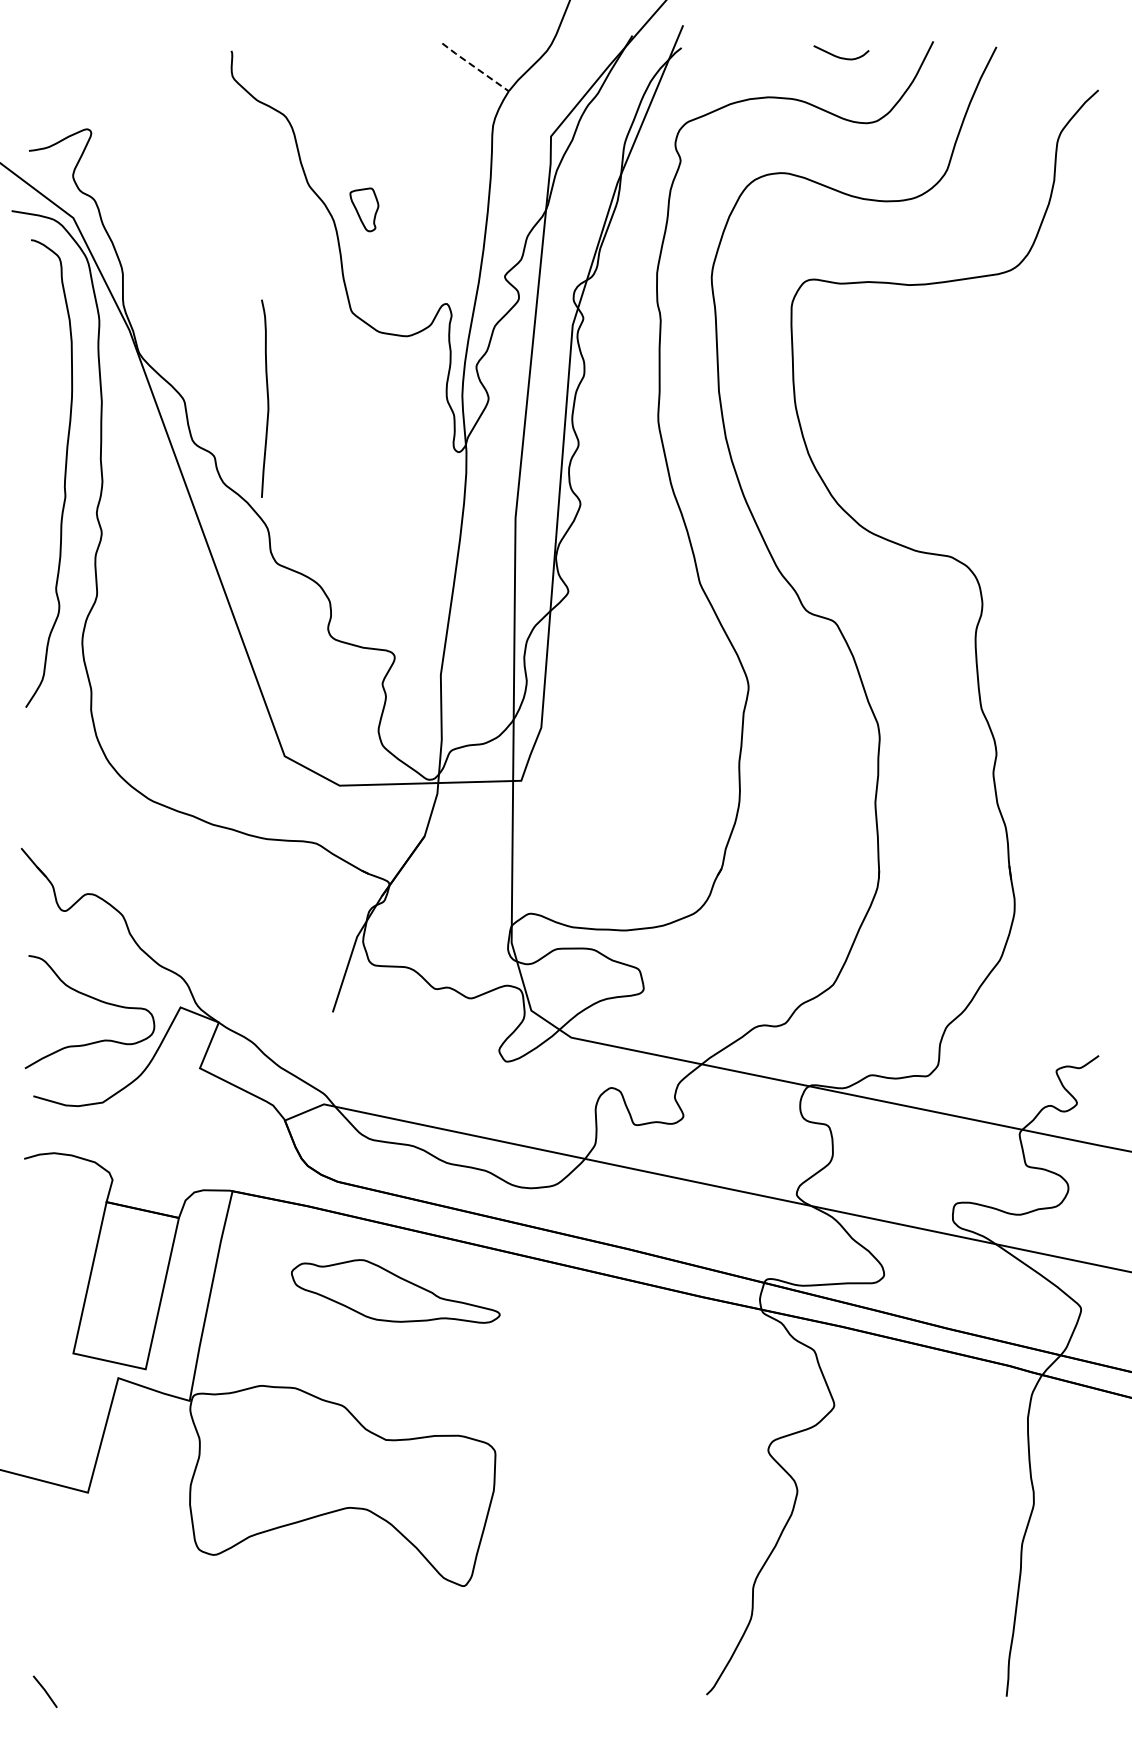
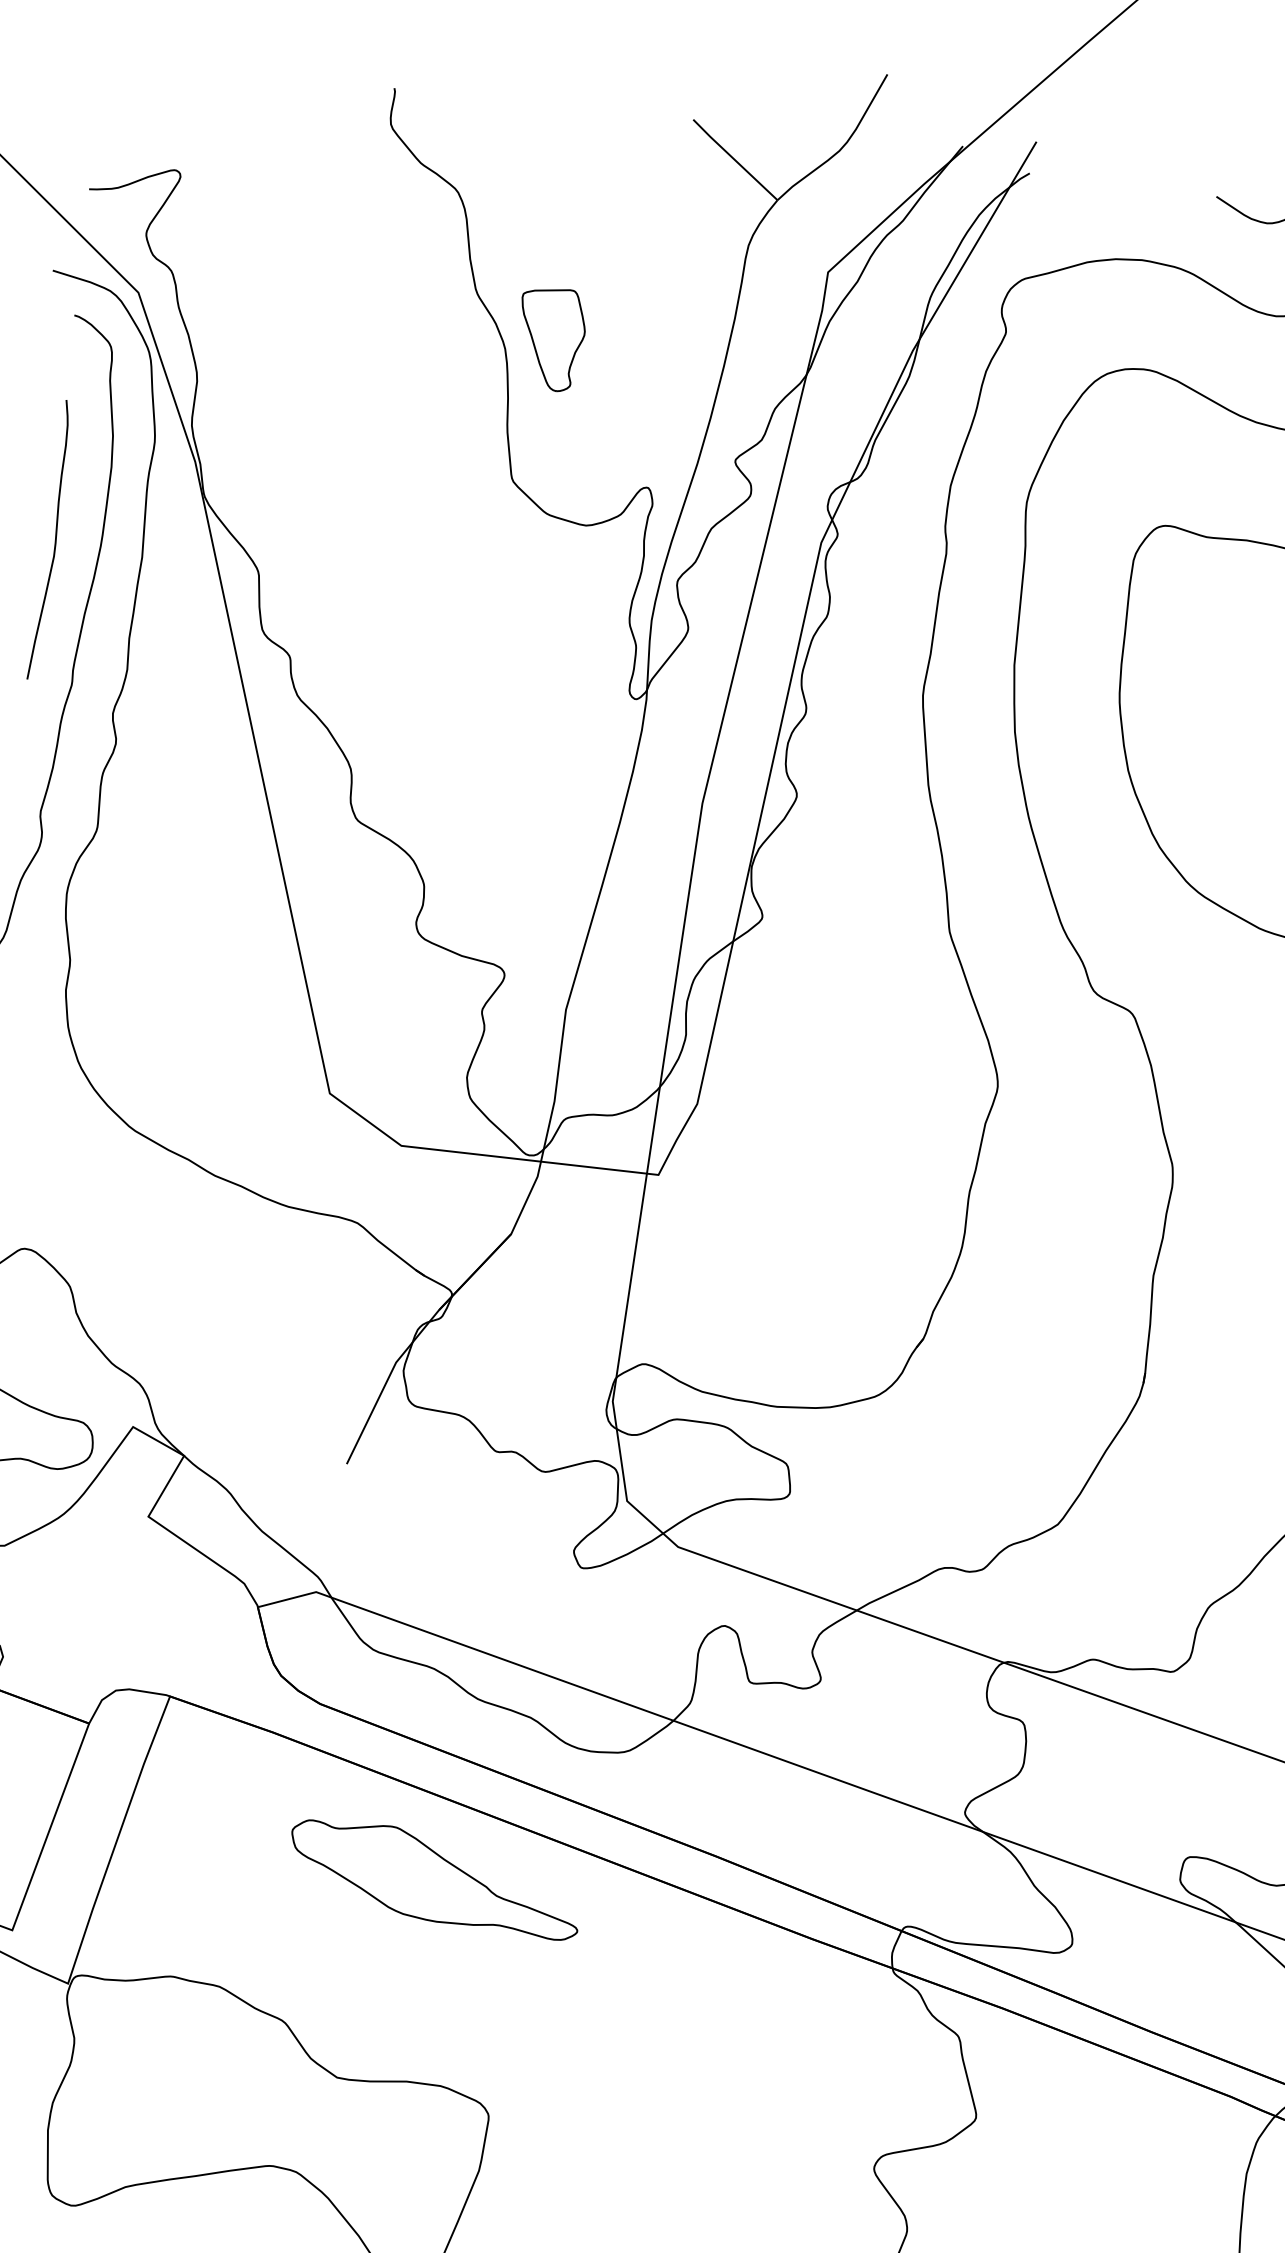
line: (475, 67) -> (735, 160), dashed -> solid
part: (364, 209) -> (550, 338), size x1.67
curve: (267, 398) -> (54, 540), moved
part: (395, 1291) -> (434, 1877), moved

